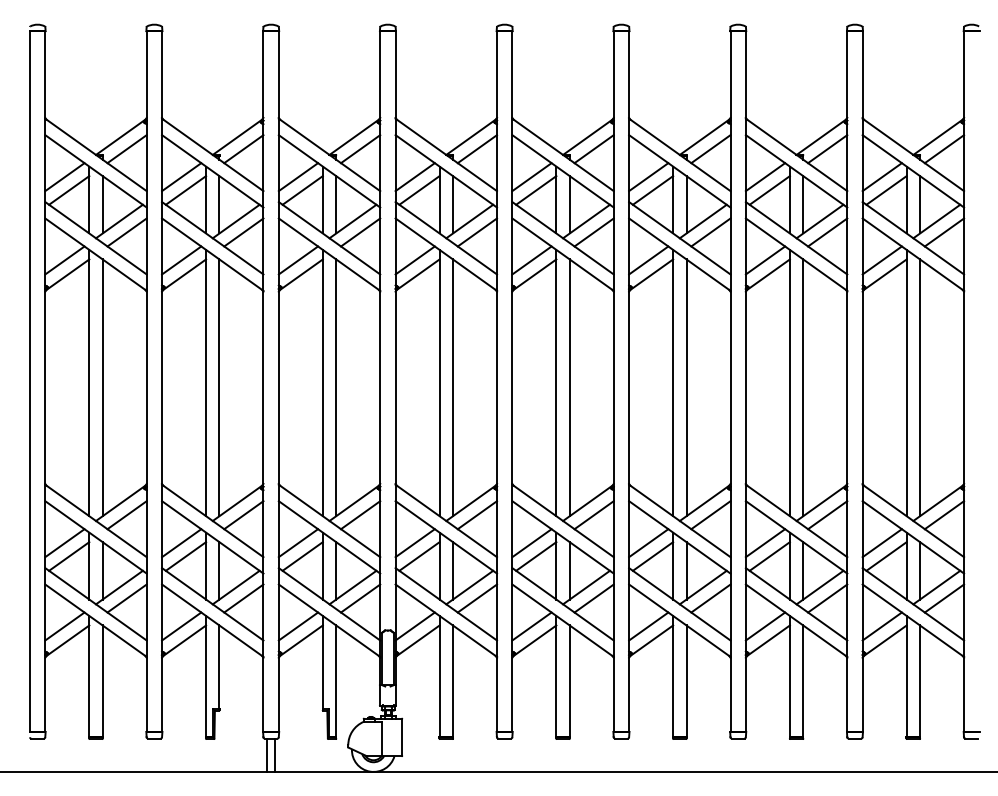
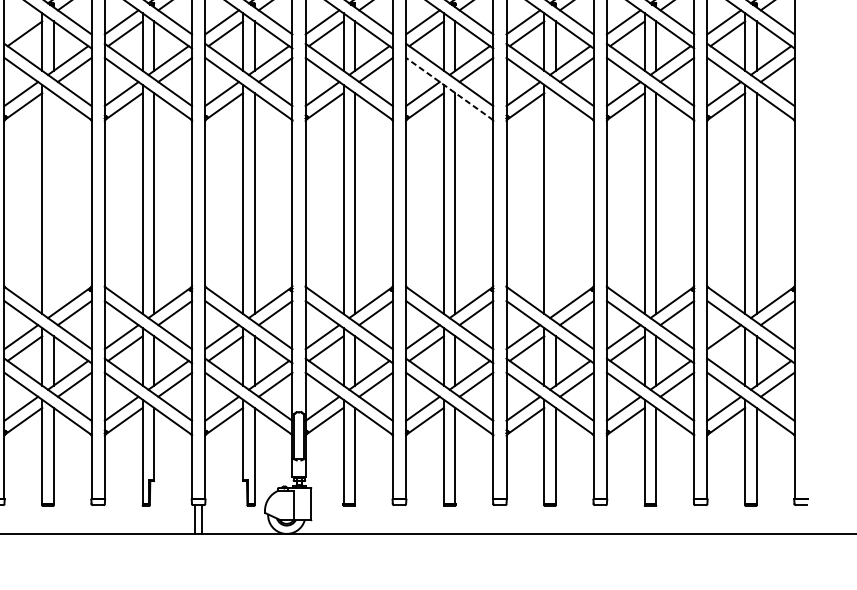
line: (64, 177) -> (20, 22), removed
line: (562, 254) -> (449, 88), solid -> dashed
line: (102, 387) -> (53, 203), removed
line: (686, 387) -> (555, 203), removed
line: (886, 556) -> (727, 348), removed

